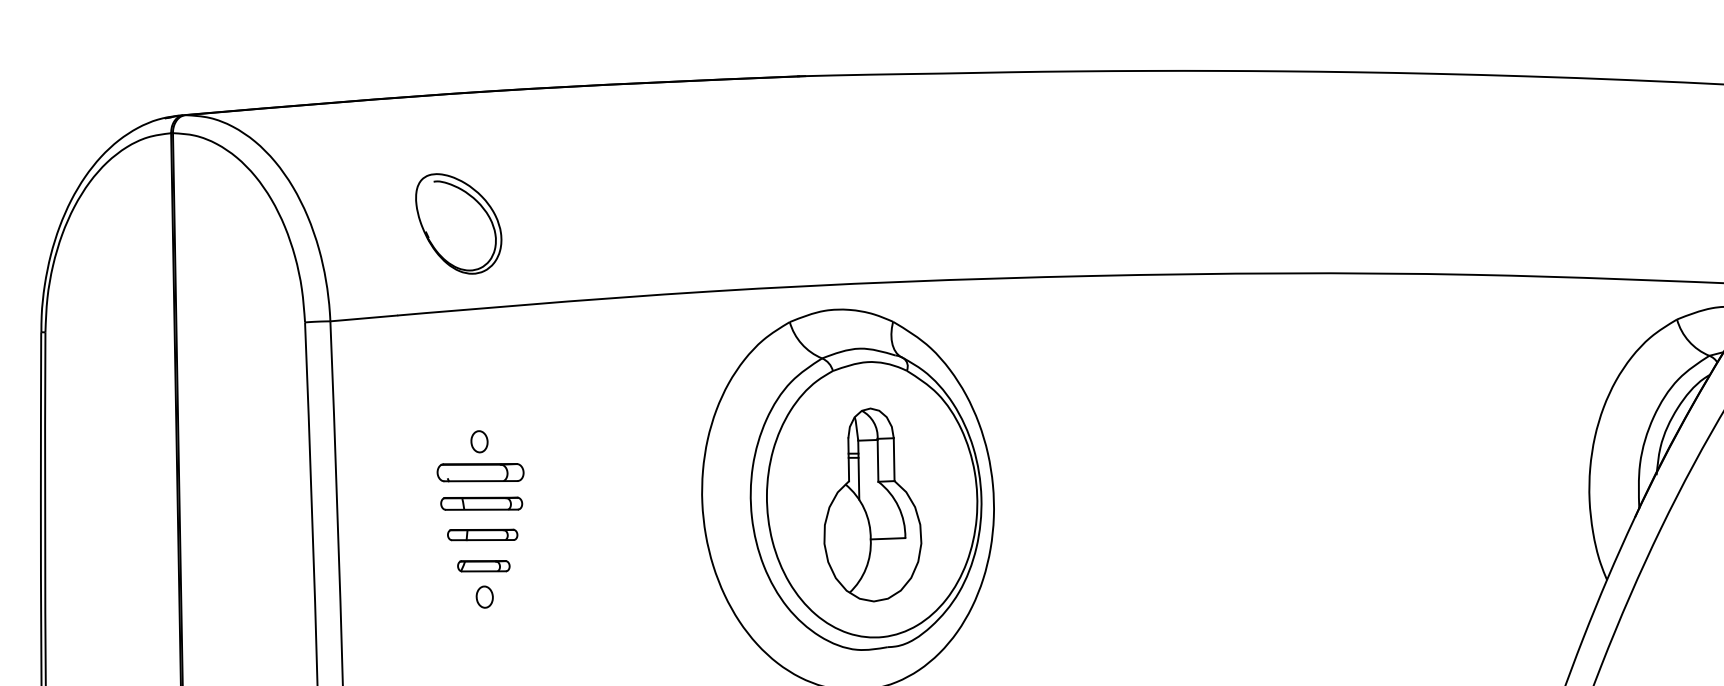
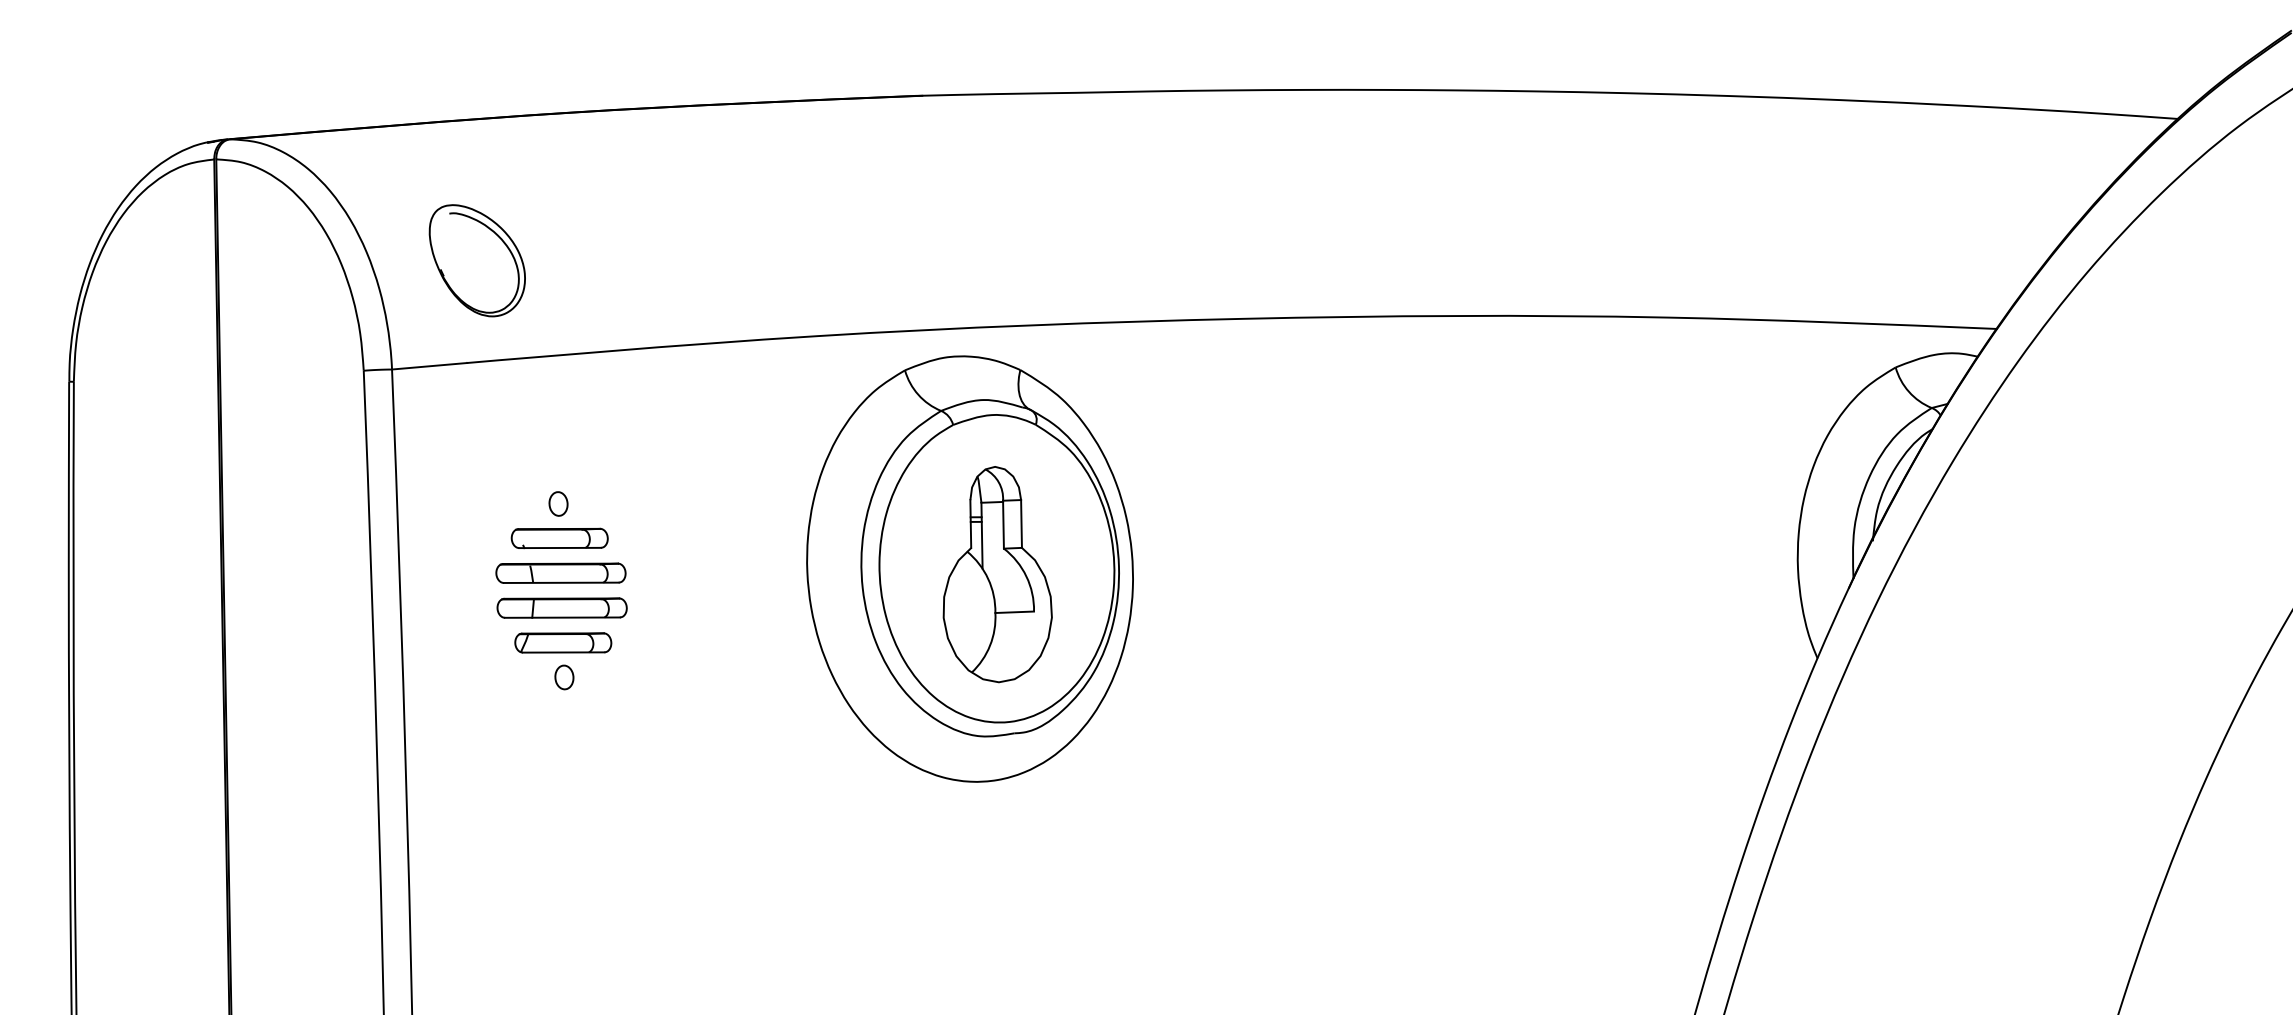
part: (457, 223) -> (476, 260), moved
part: (481, 503) -> (560, 572), size x1.43
part: (482, 534) -> (561, 607), size x1.67
part: (483, 565) -> (563, 642), size x1.67

